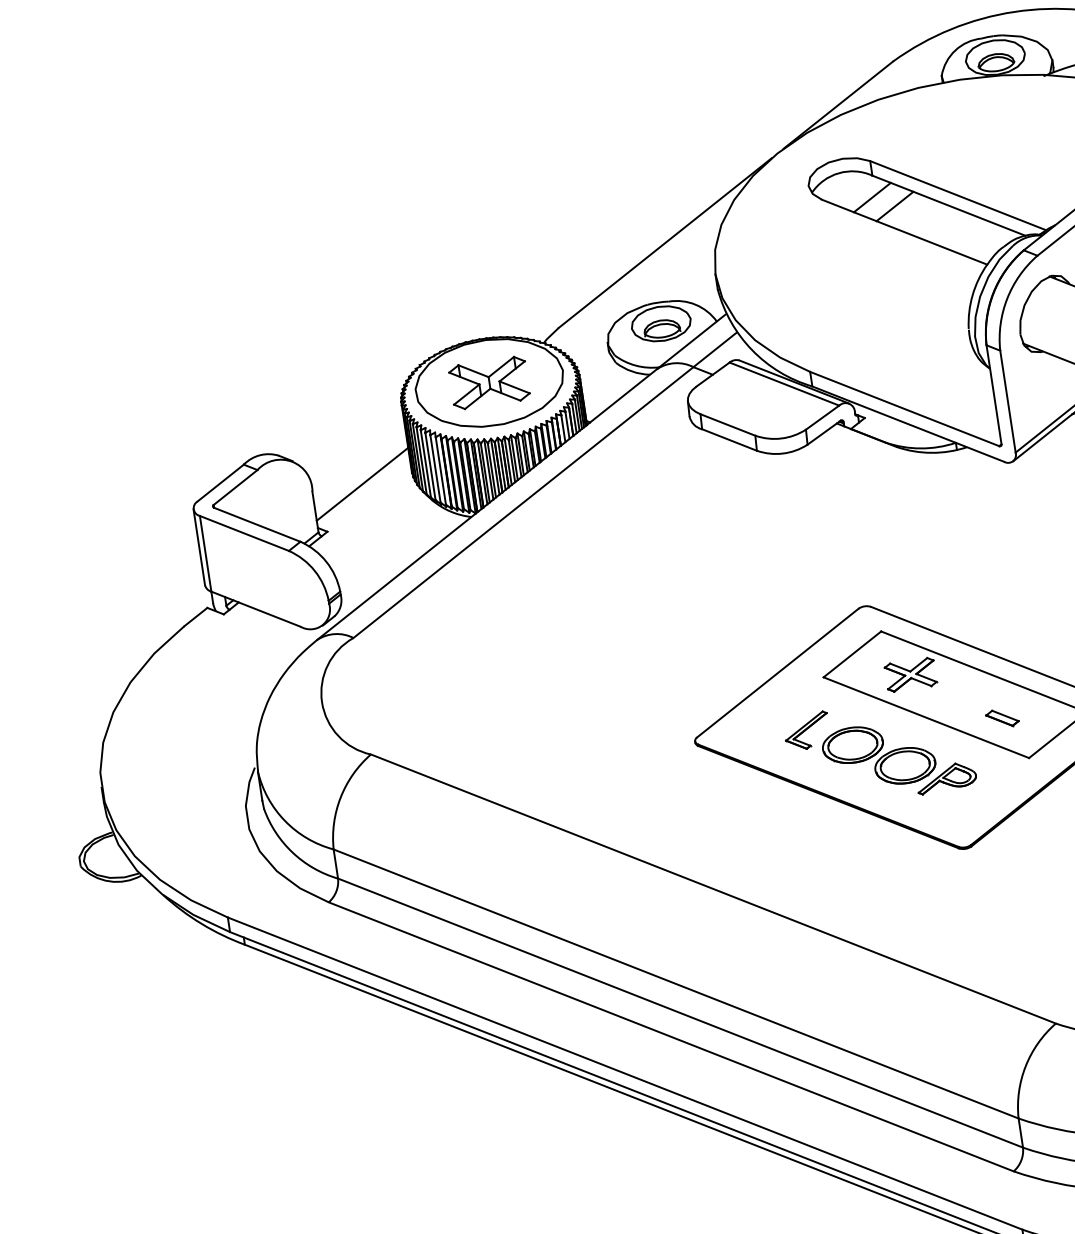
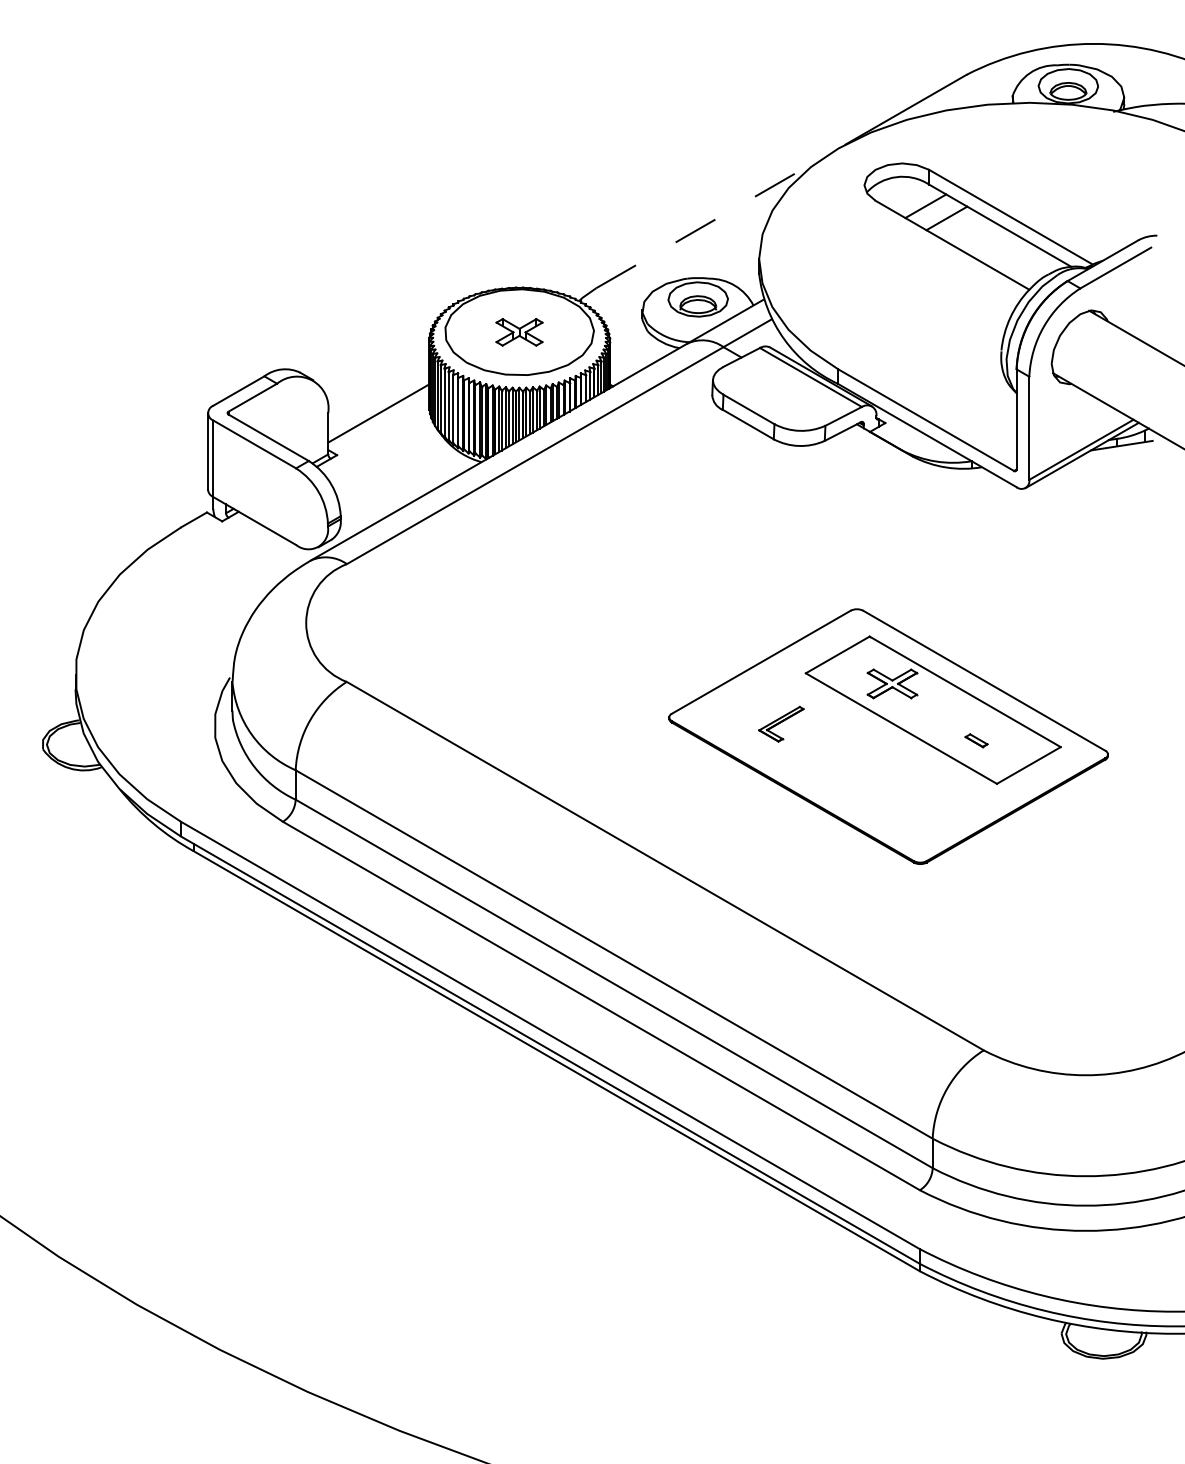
line: (665, 243) -> (714, 220), solid -> dashed
part: (489, 383) -> (519, 332), size x0.6
part: (1002, 718) -> (976, 740), size x0.7
part: (898, 759) -> (867, 765), removed

